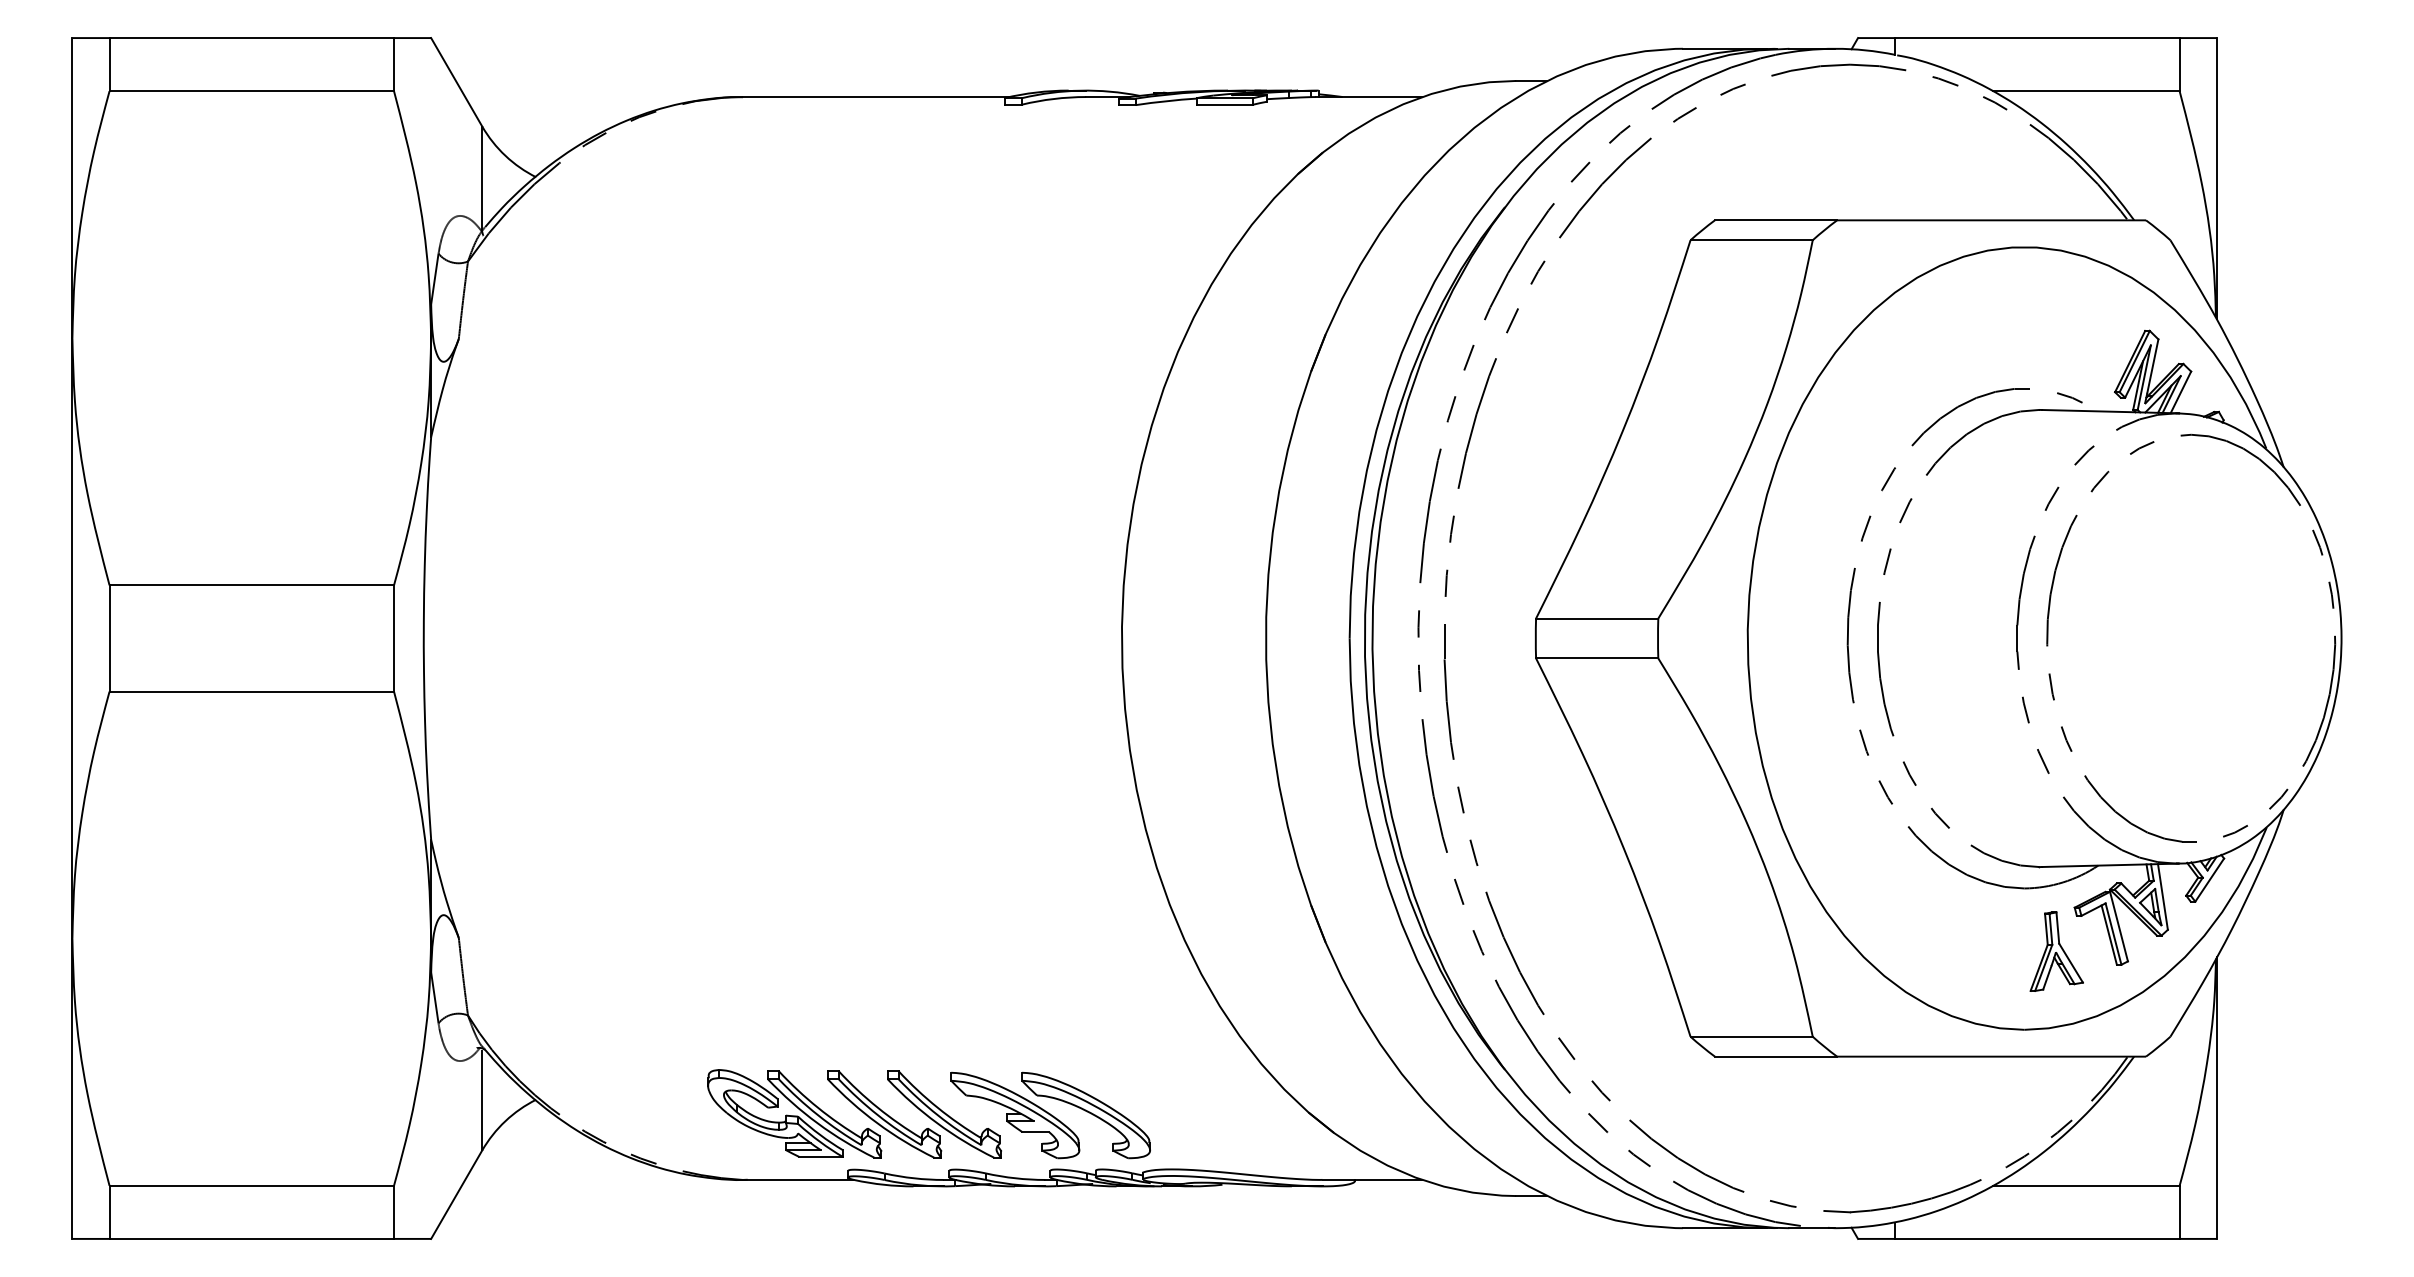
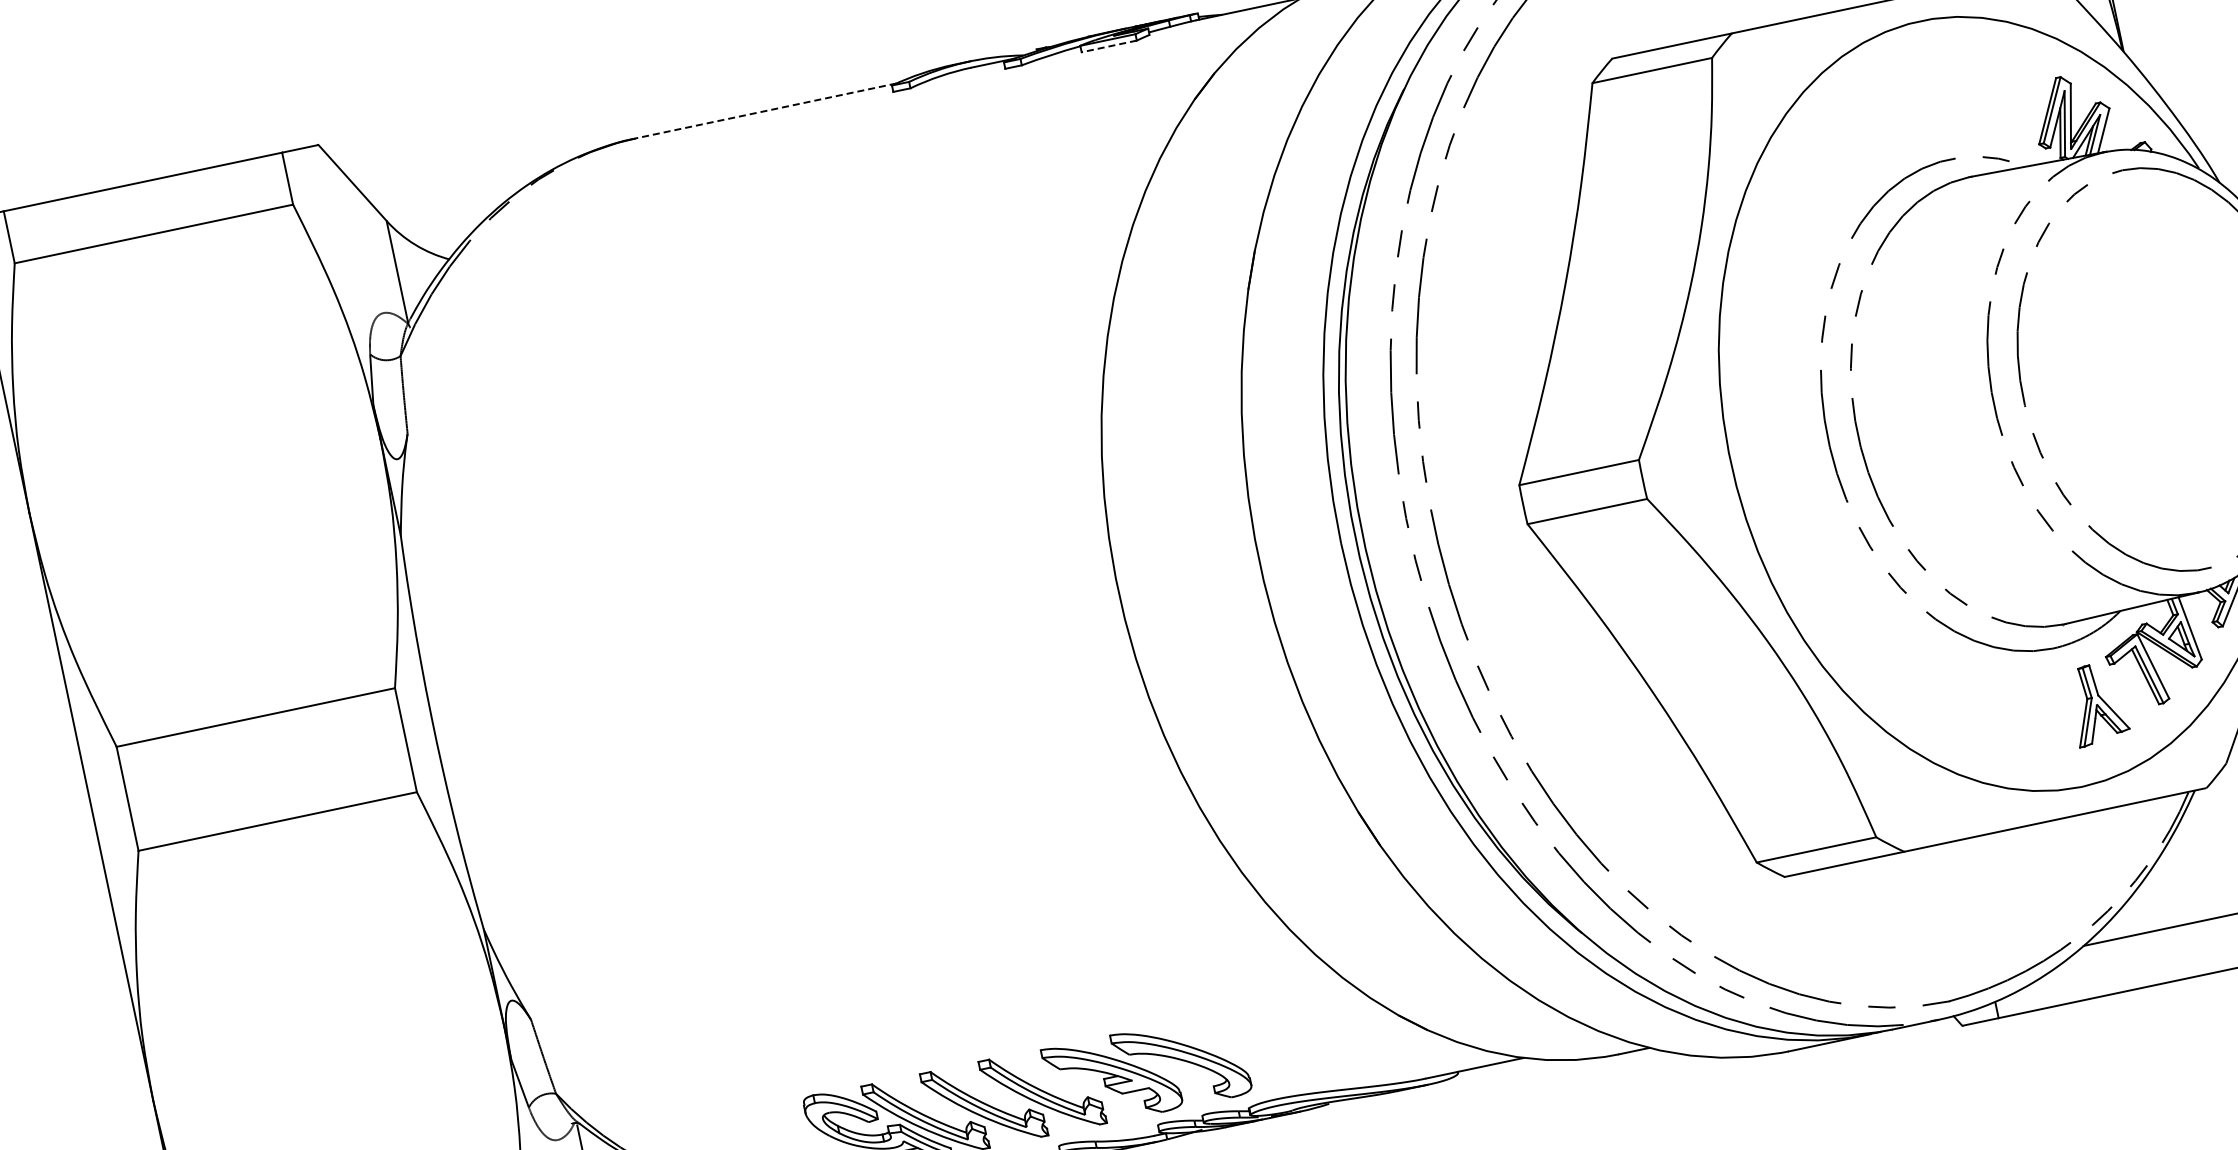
line: (875, 97) -> (765, 111), solid -> dashed
line: (1224, 104) -> (1108, 46), solid -> dashed

